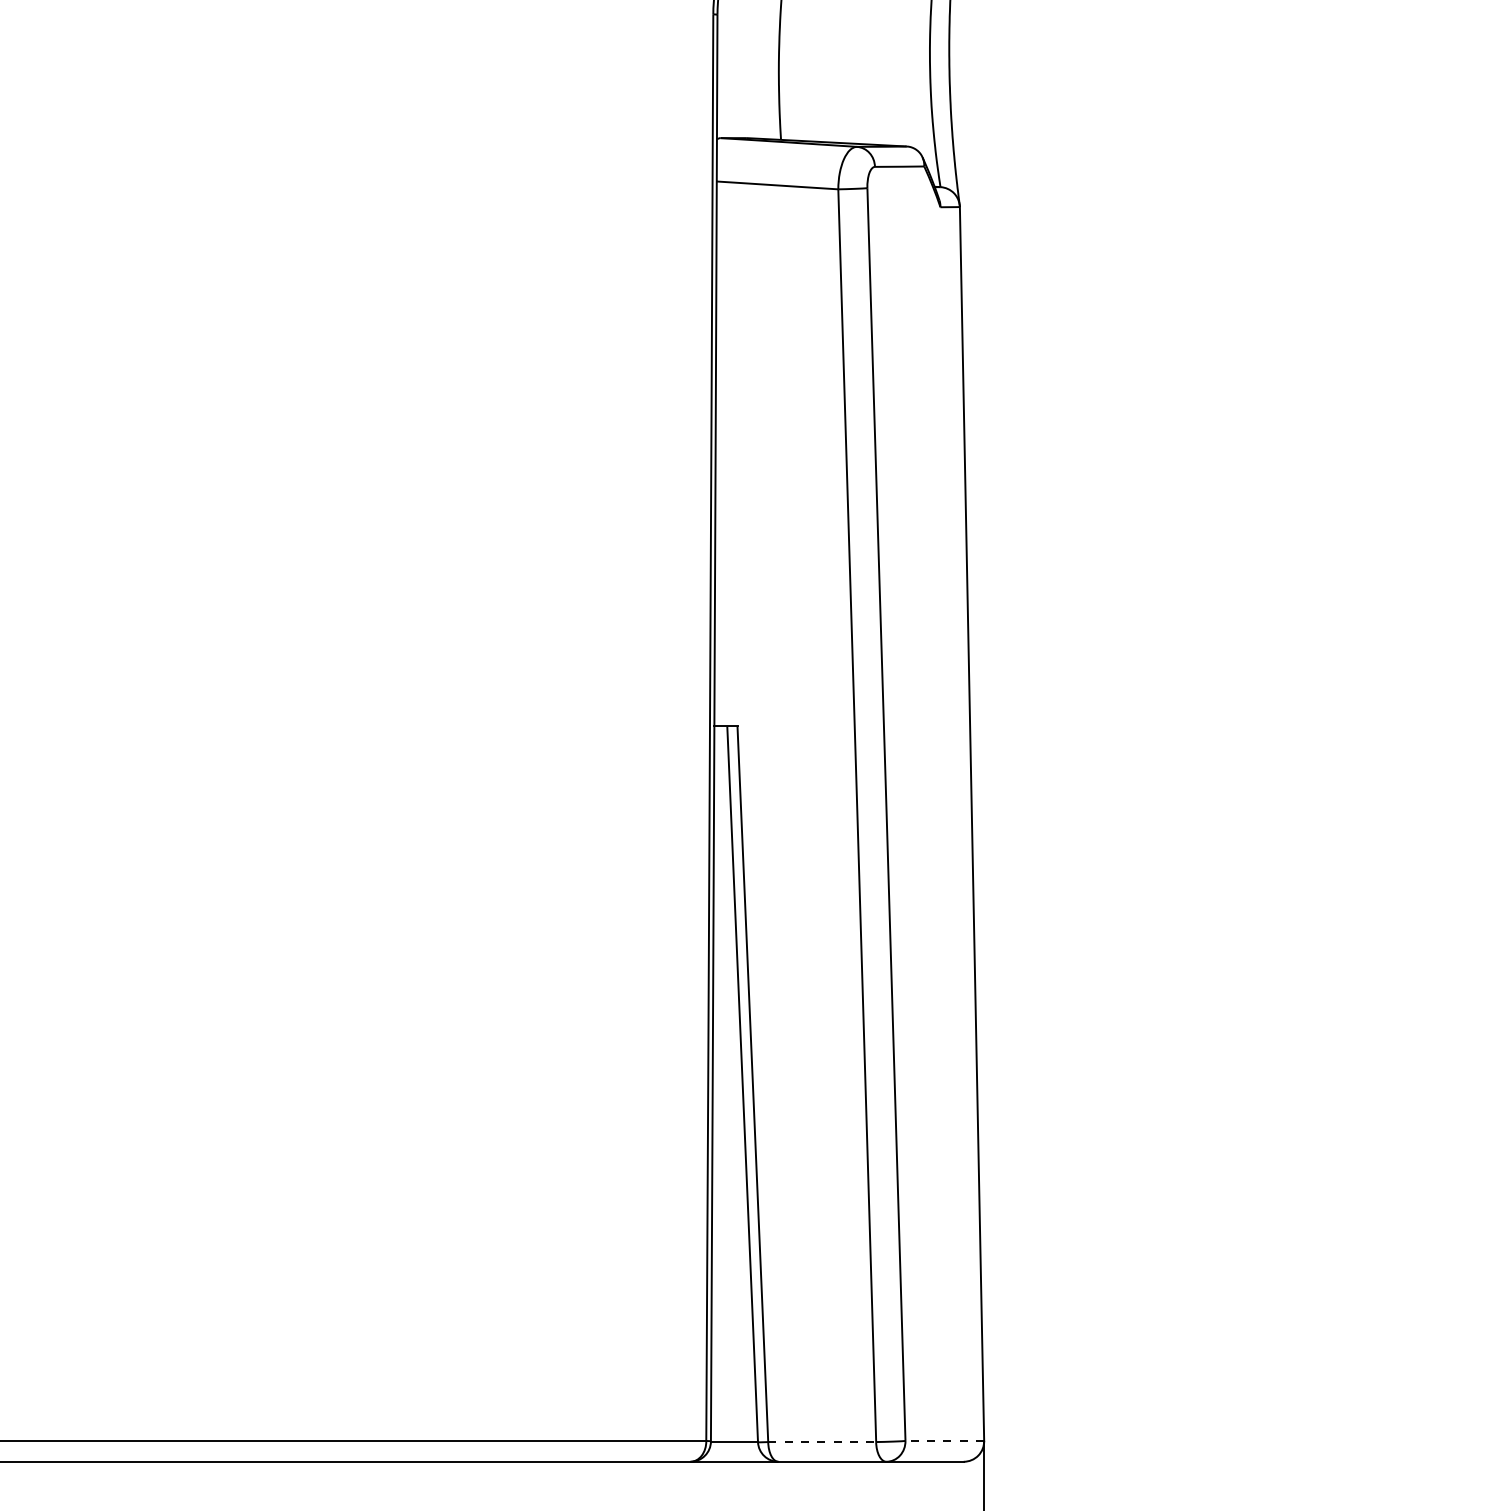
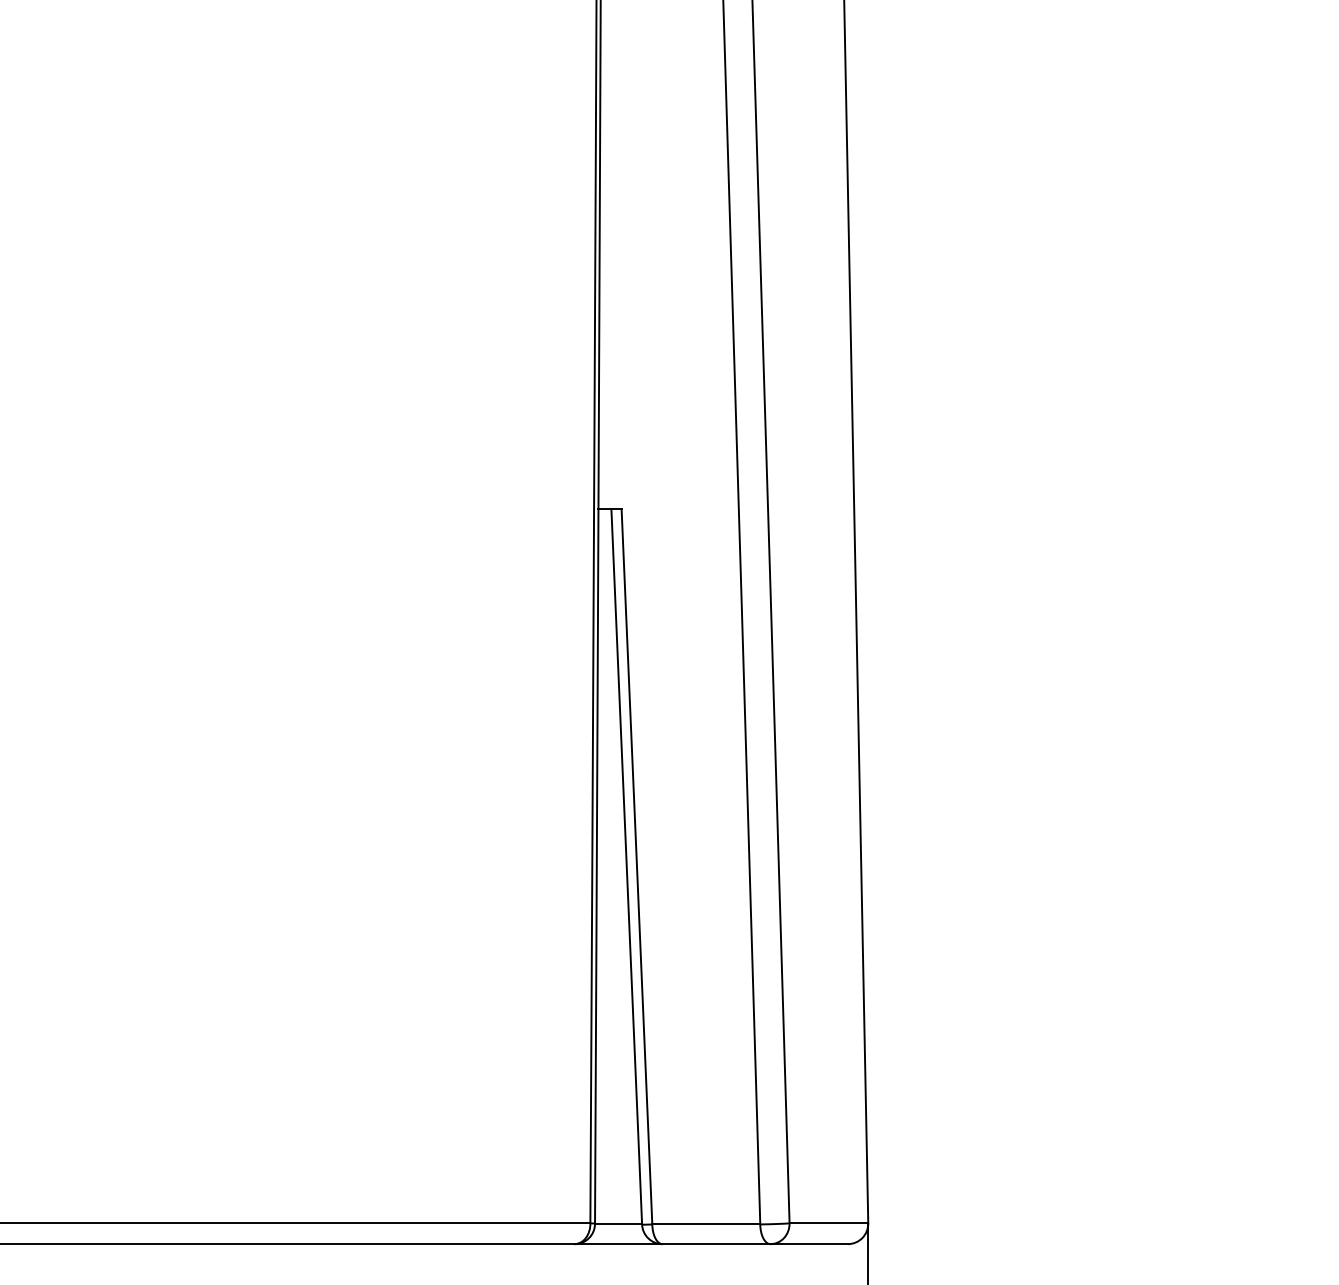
line: (944, 1440) -> (828, 1222), dashed -> solid
line: (822, 1442) -> (706, 1224), dashed -> solid

